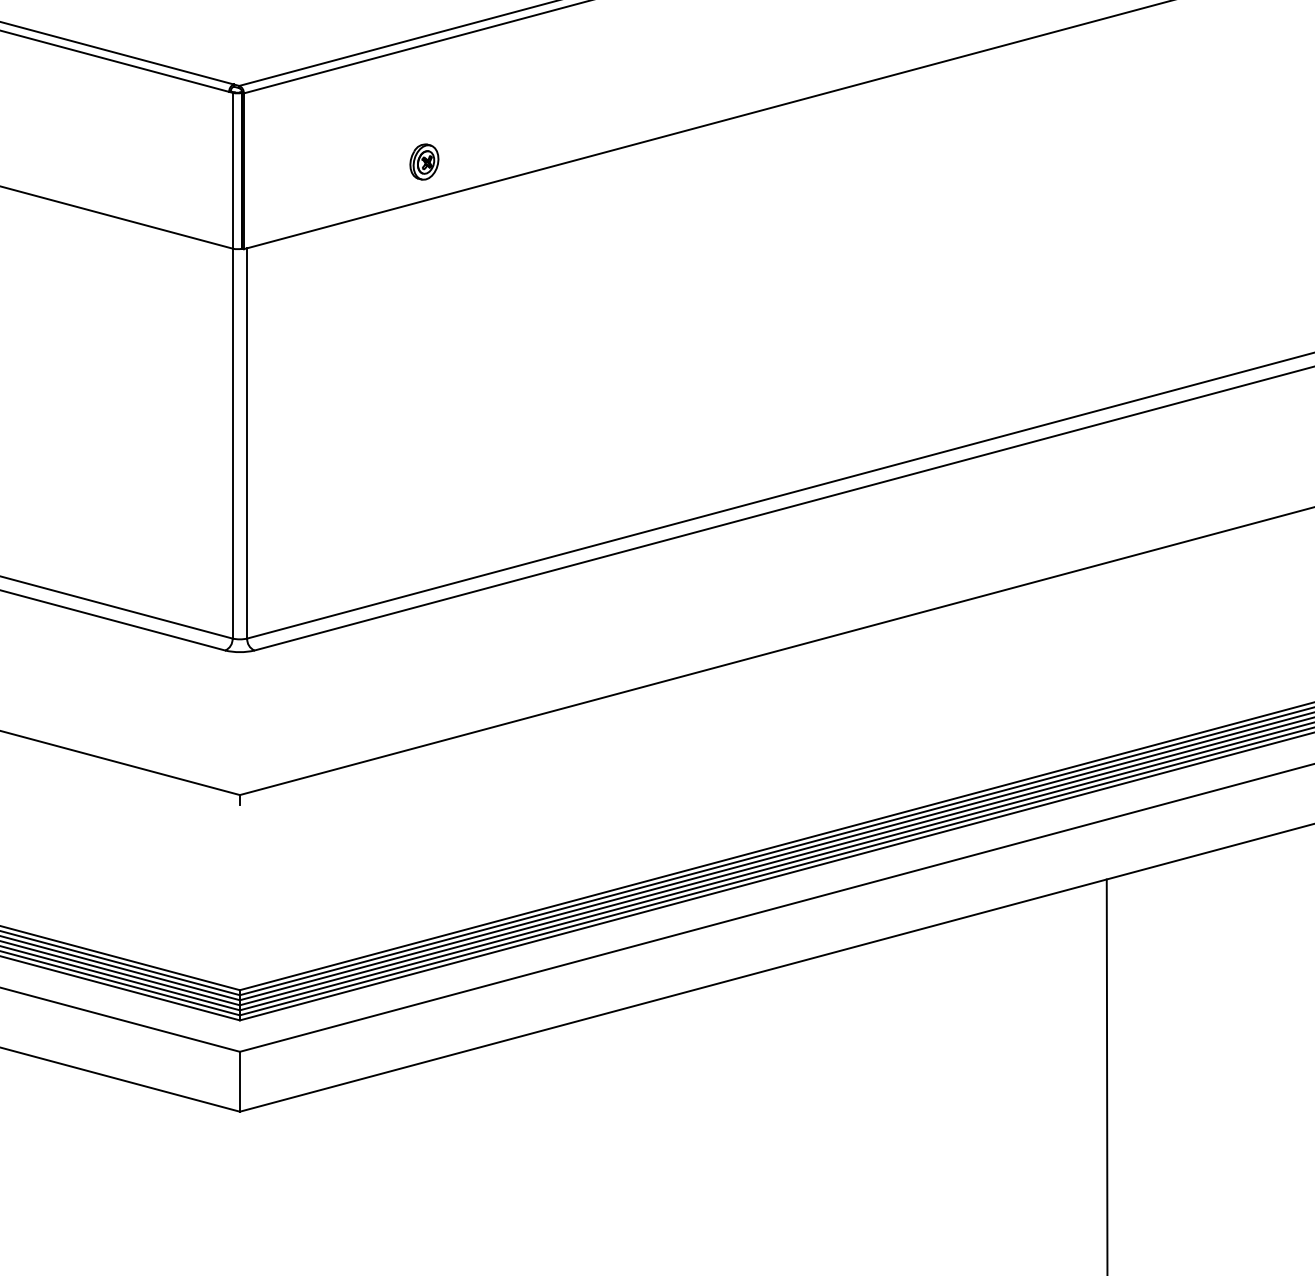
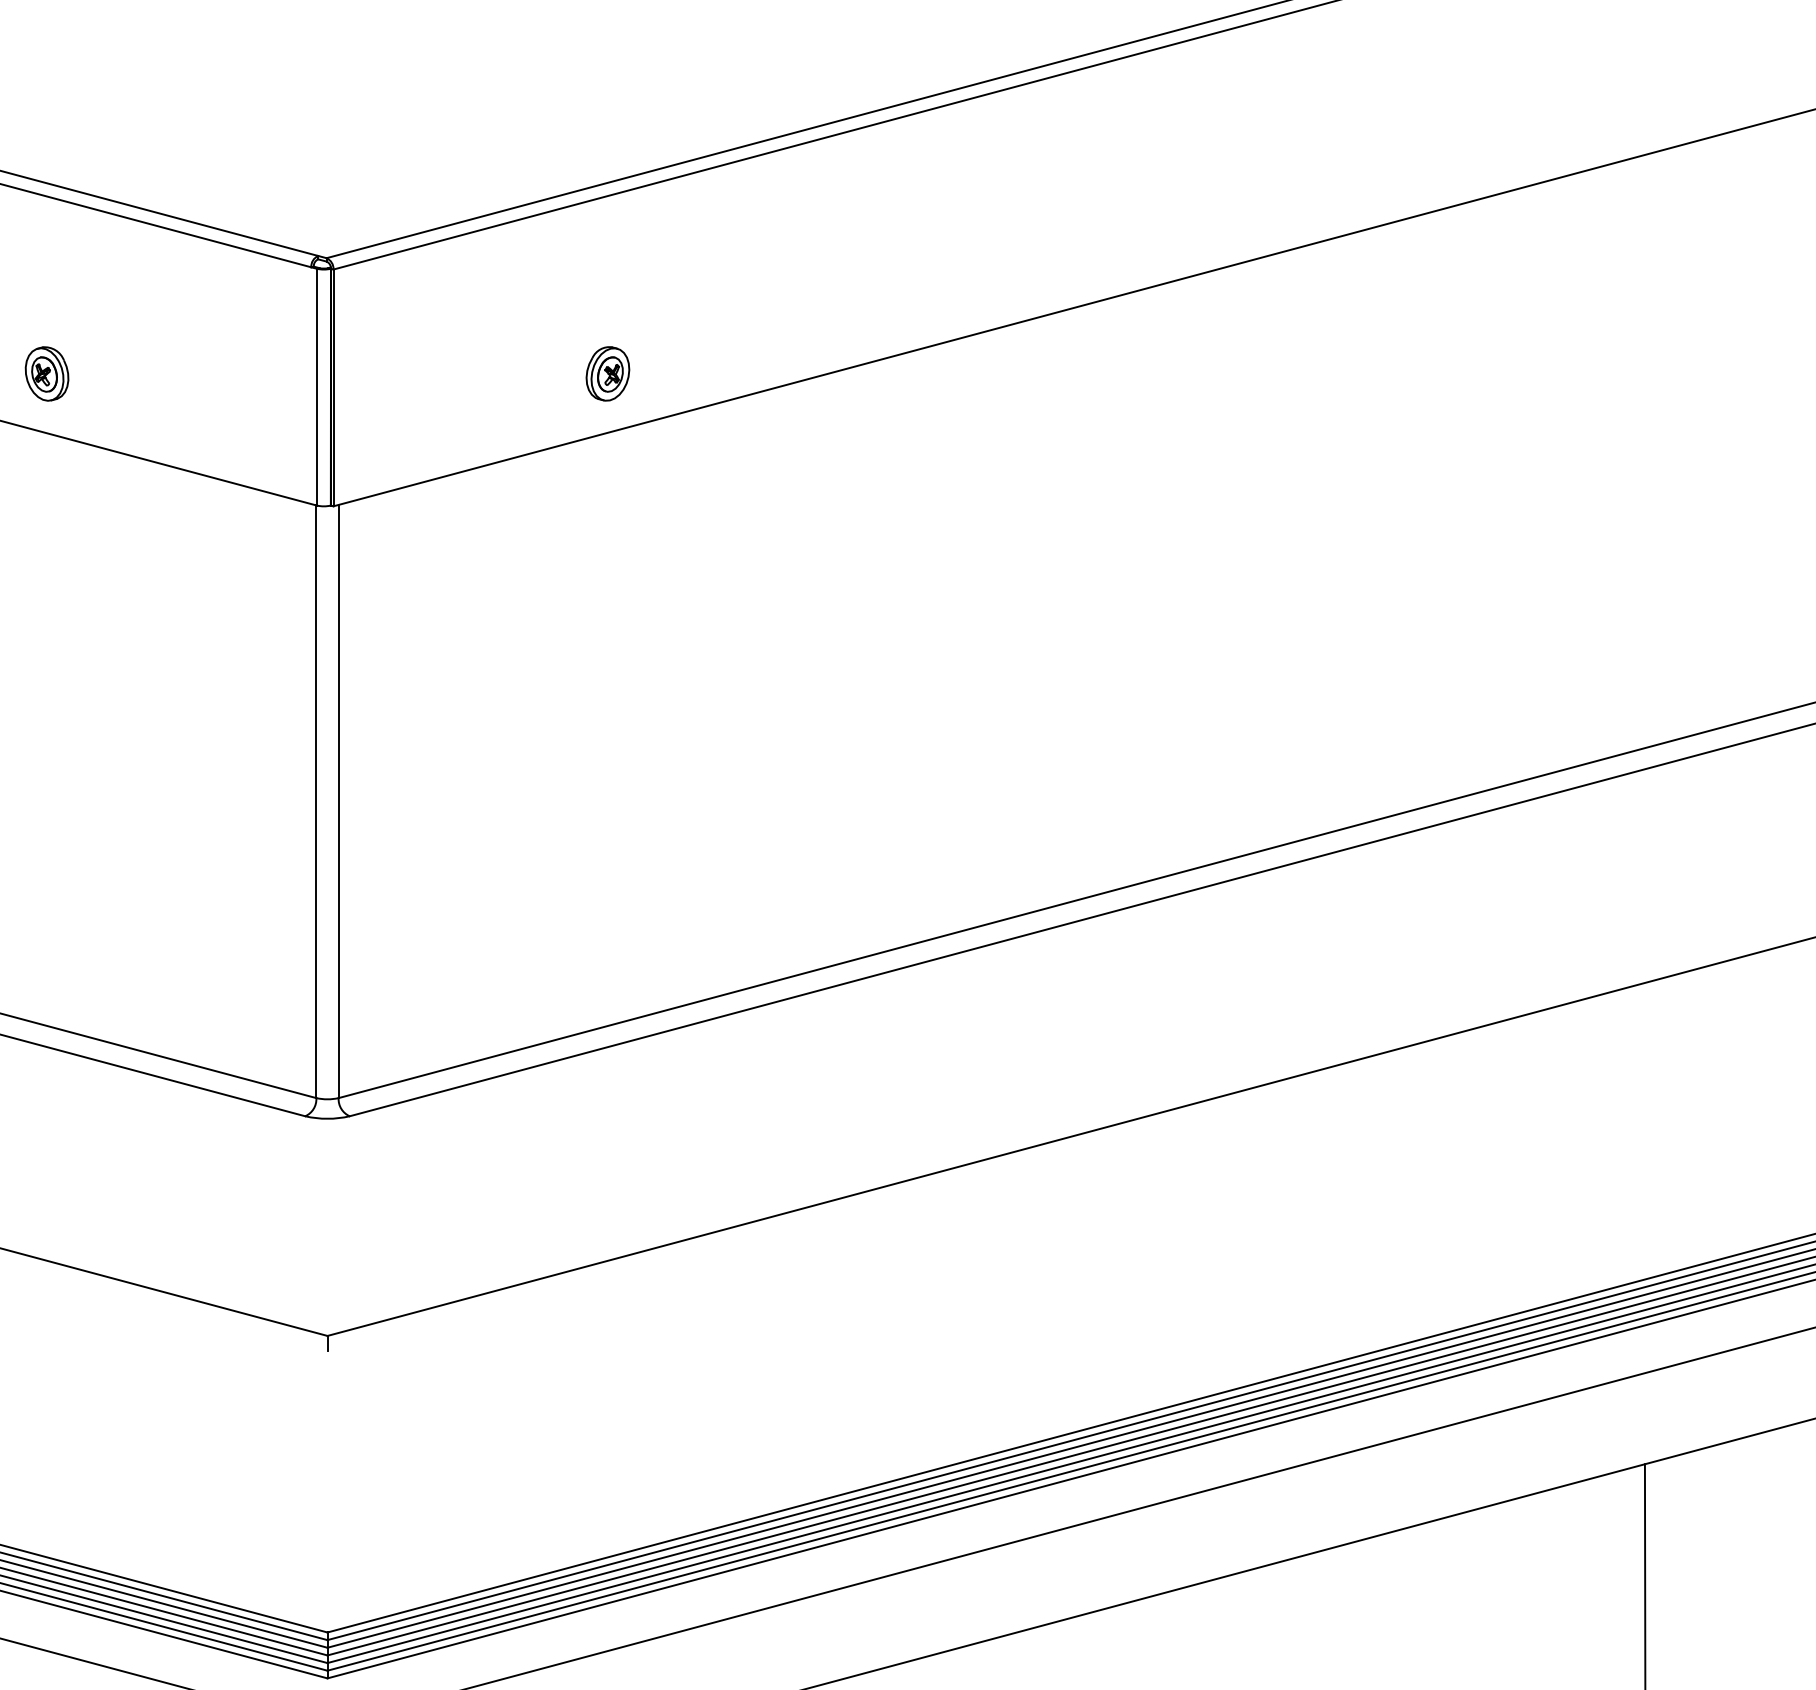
part: (55, 161) -> (47, 373), added

